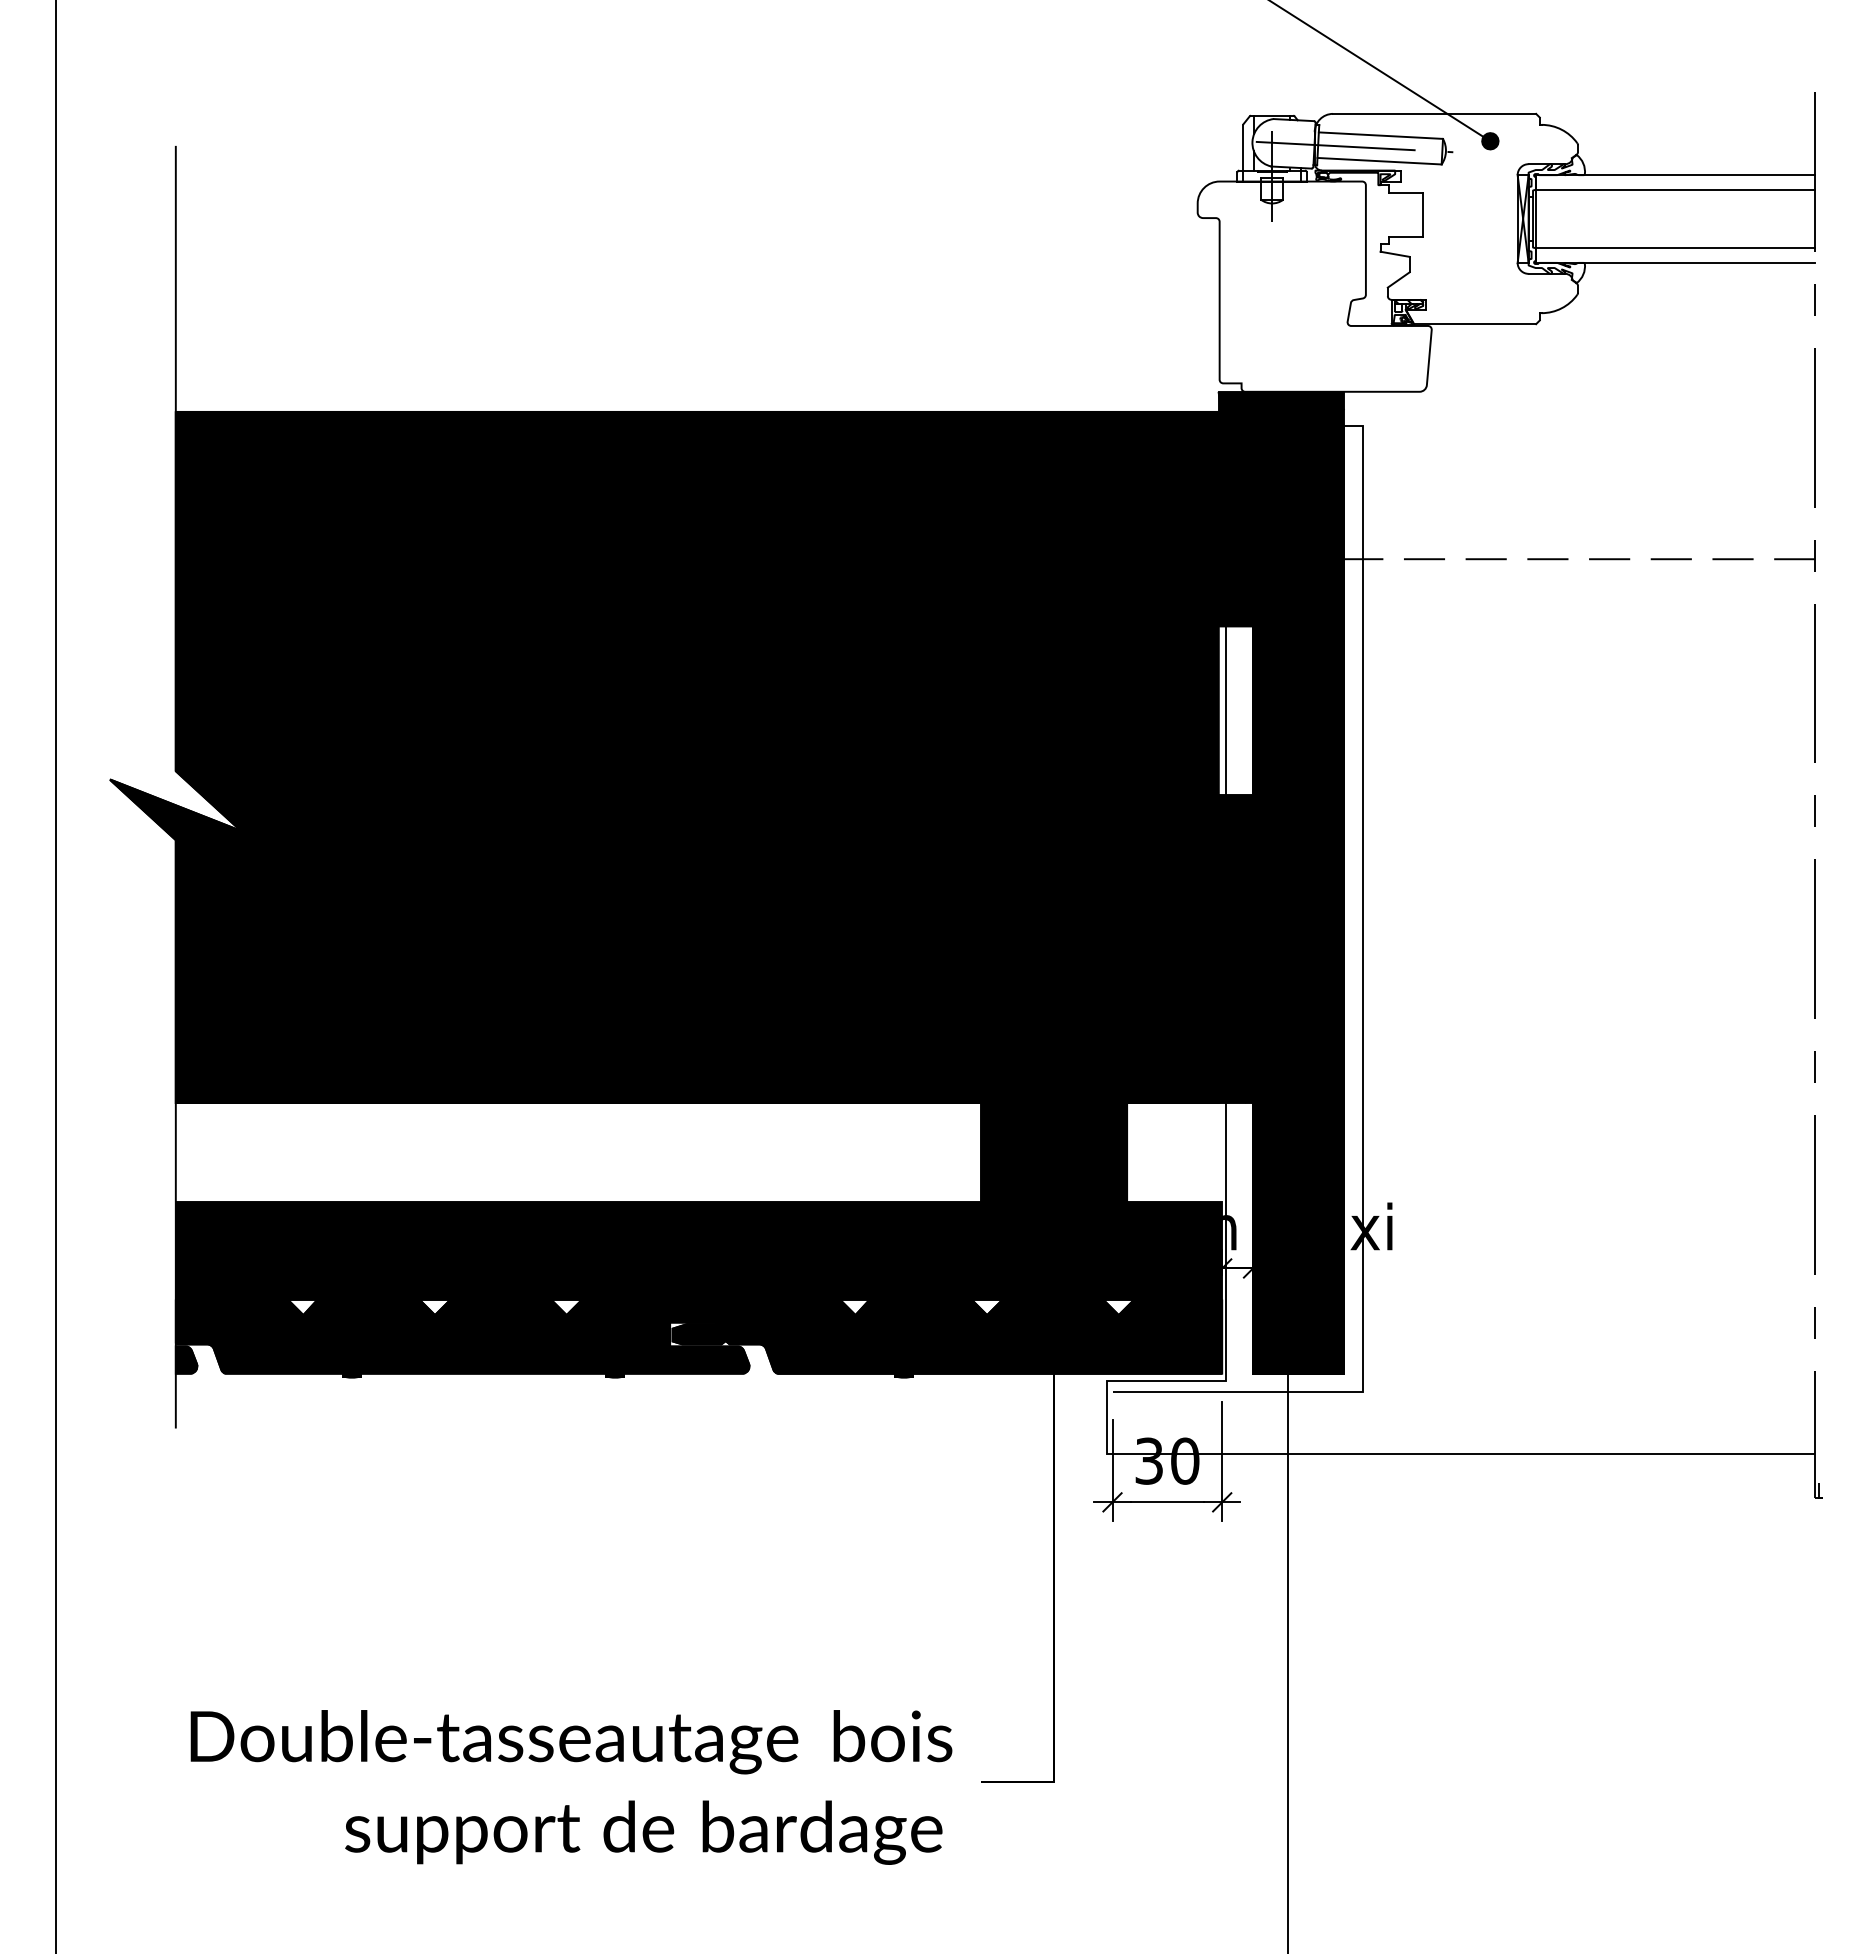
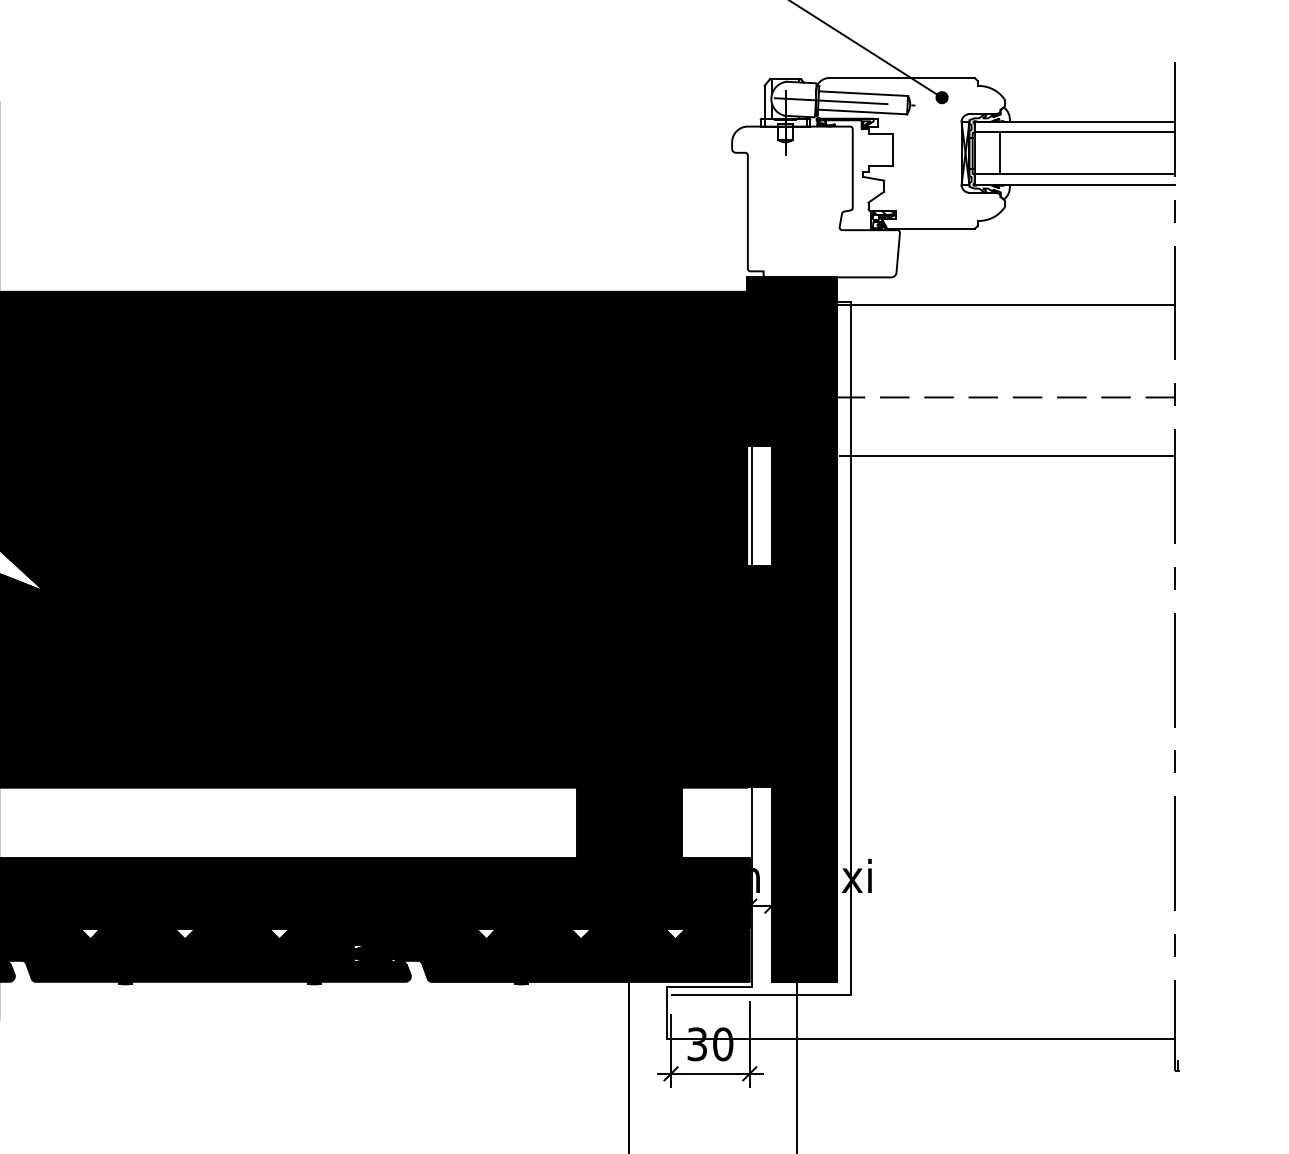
line: (1570, 218) -> (999, 153), added
line: (1580, 429) -> (1006, 304), added
line: (1581, 640) -> (1007, 455), added

